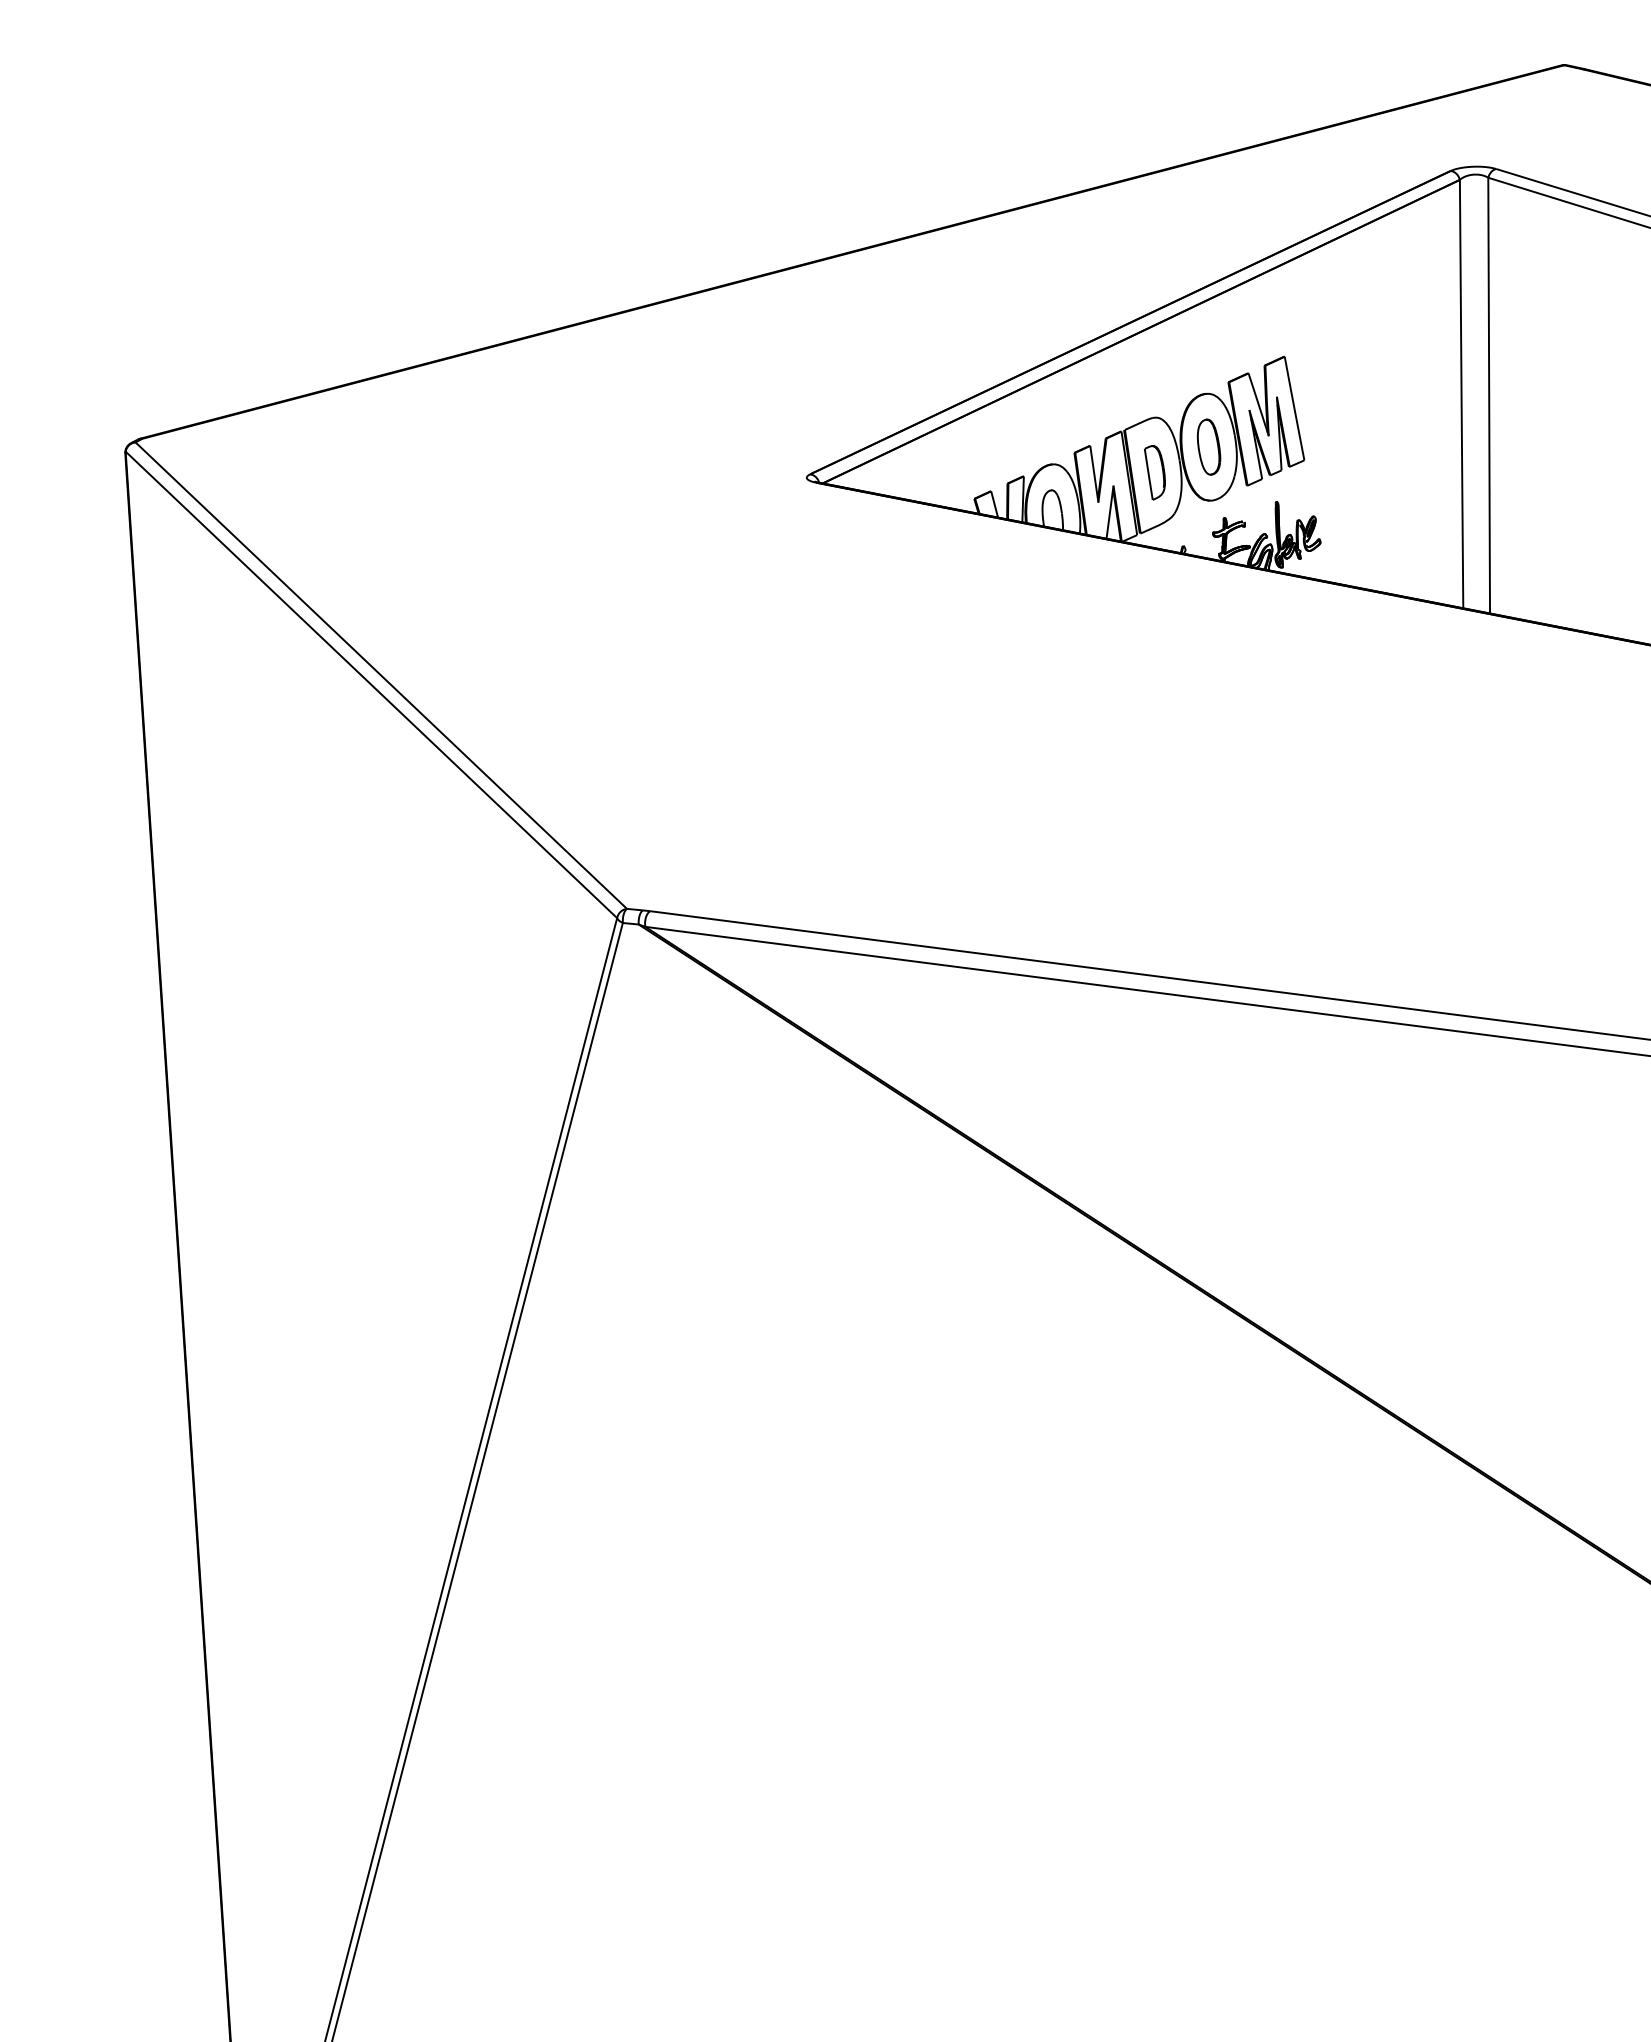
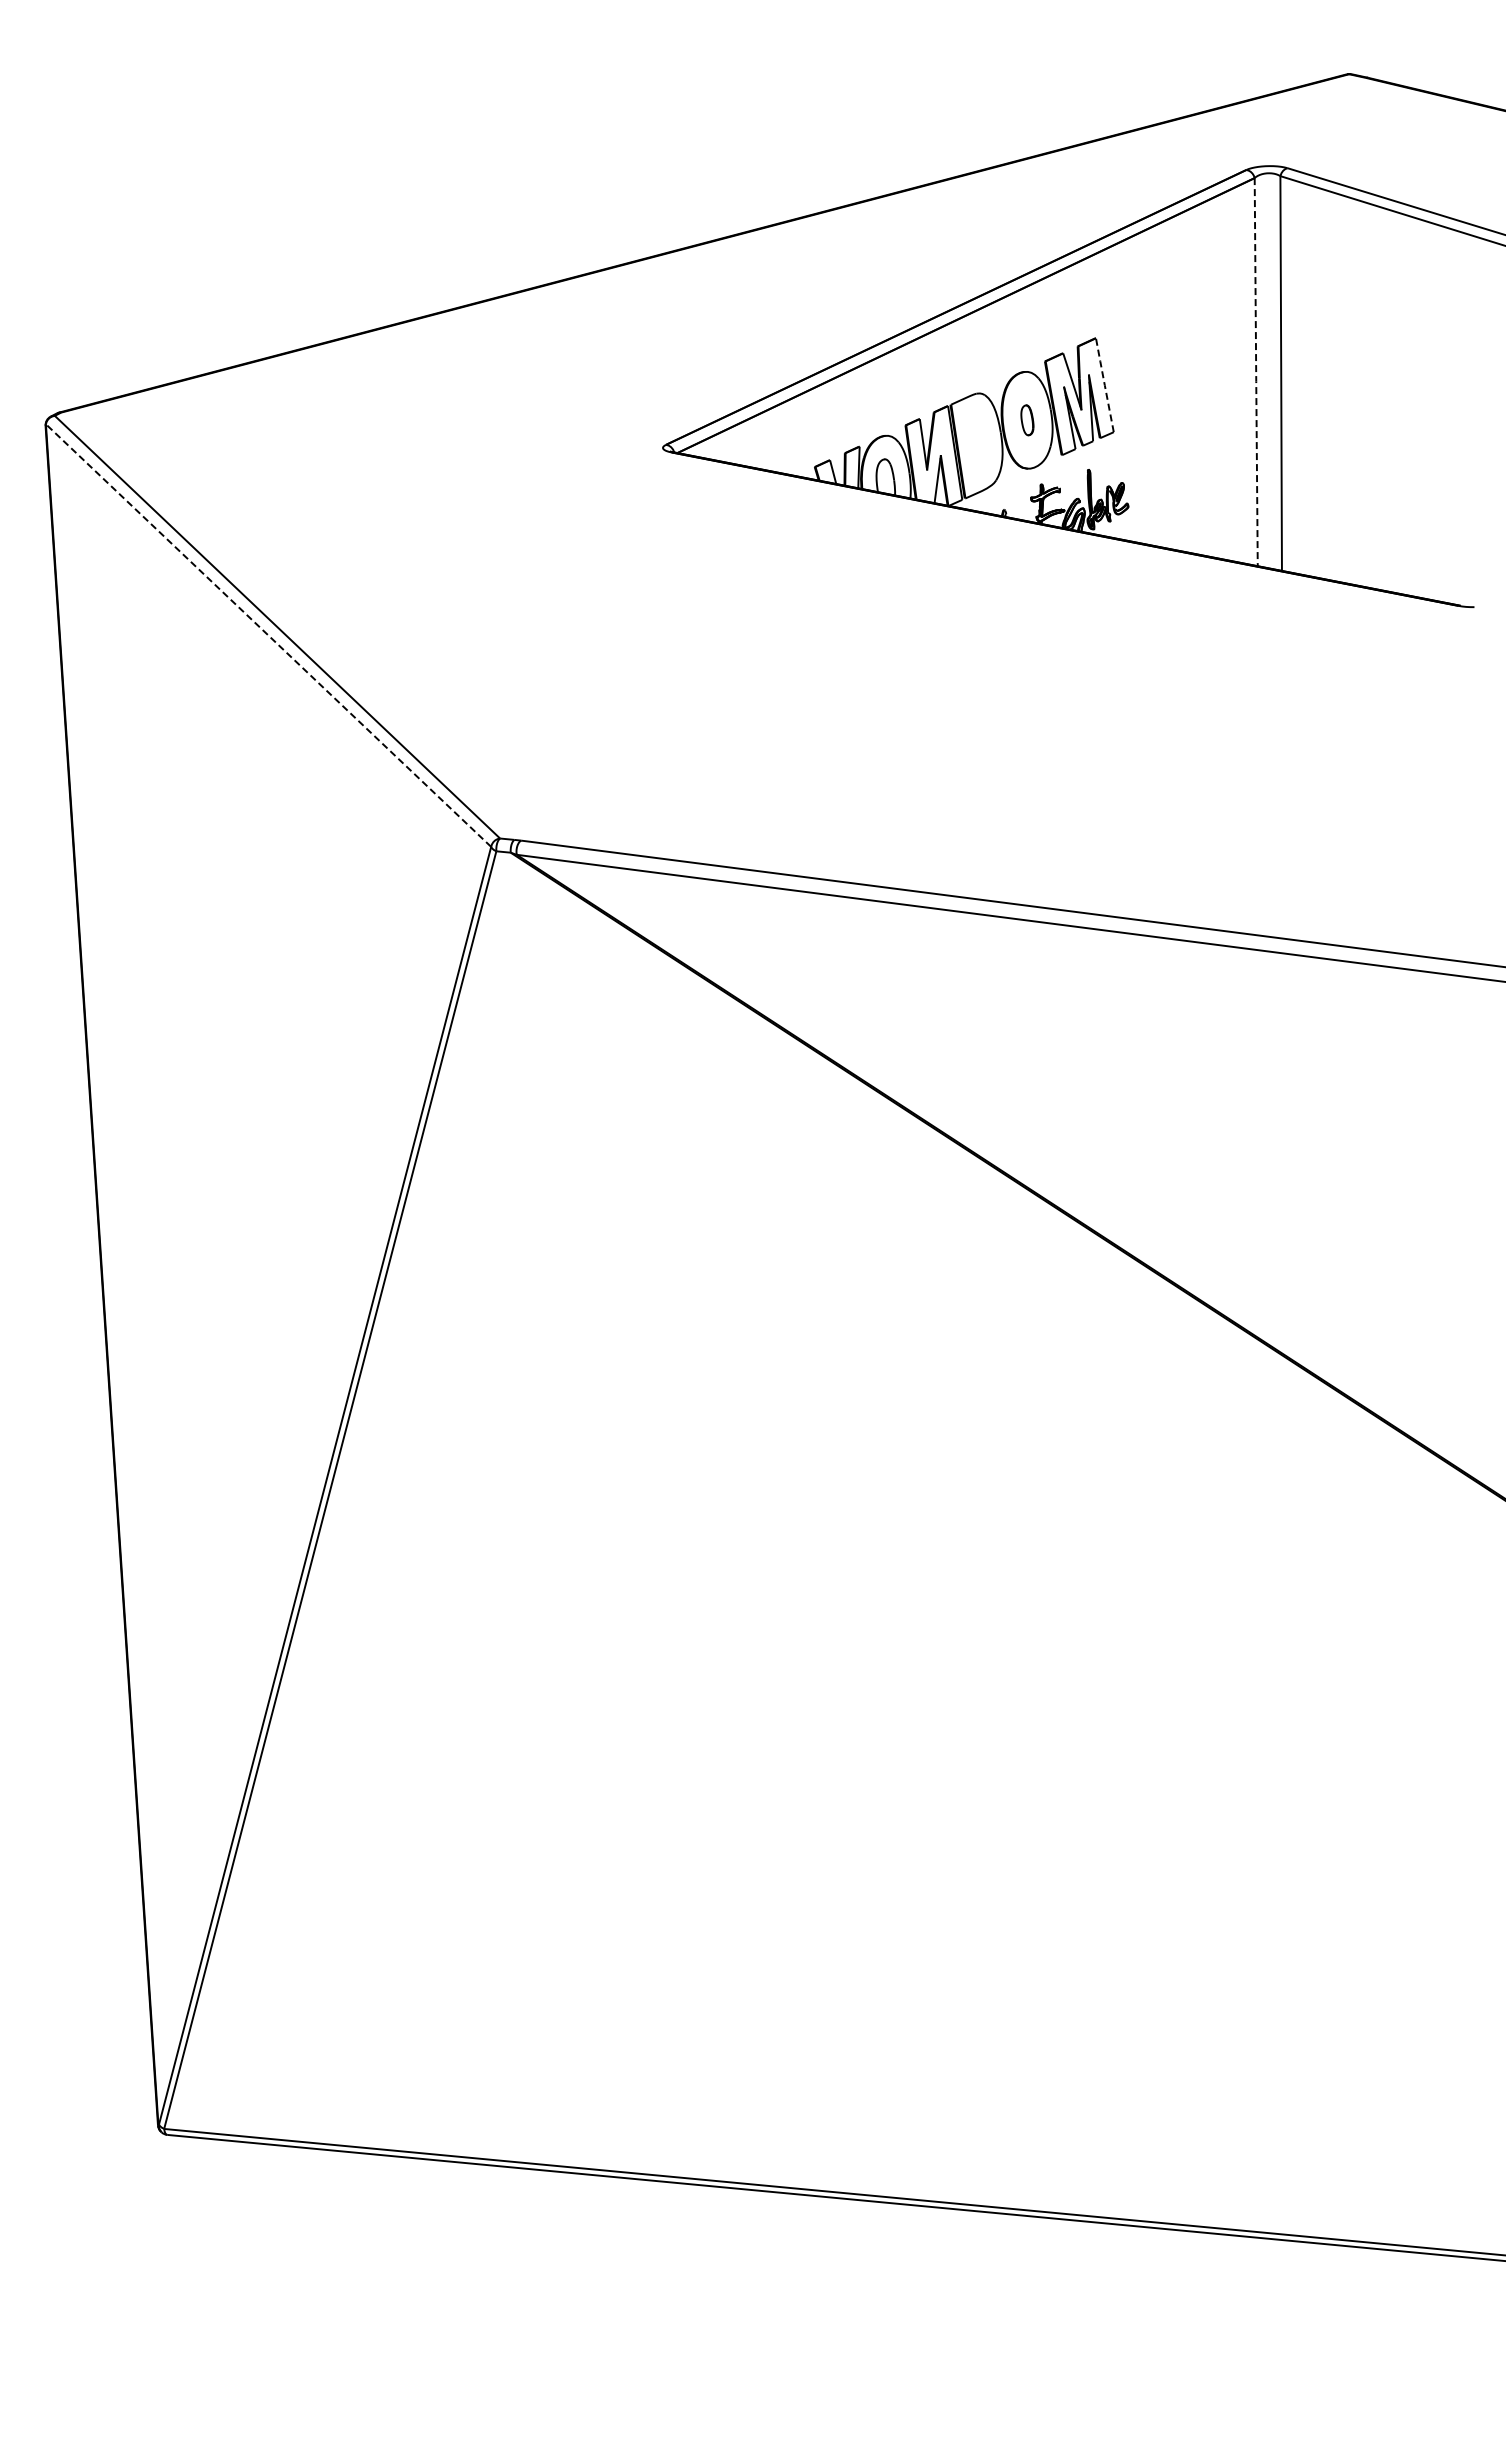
line: (1461, 394) -> (1256, 372), solid -> dashed
line: (1294, 408) -> (1104, 385), solid -> dashed
part: (1209, 447) -> (1027, 420), size x0.6
part: (1155, 472) -> (978, 443), removed
line: (371, 684) -> (268, 635), solid -> dashed

